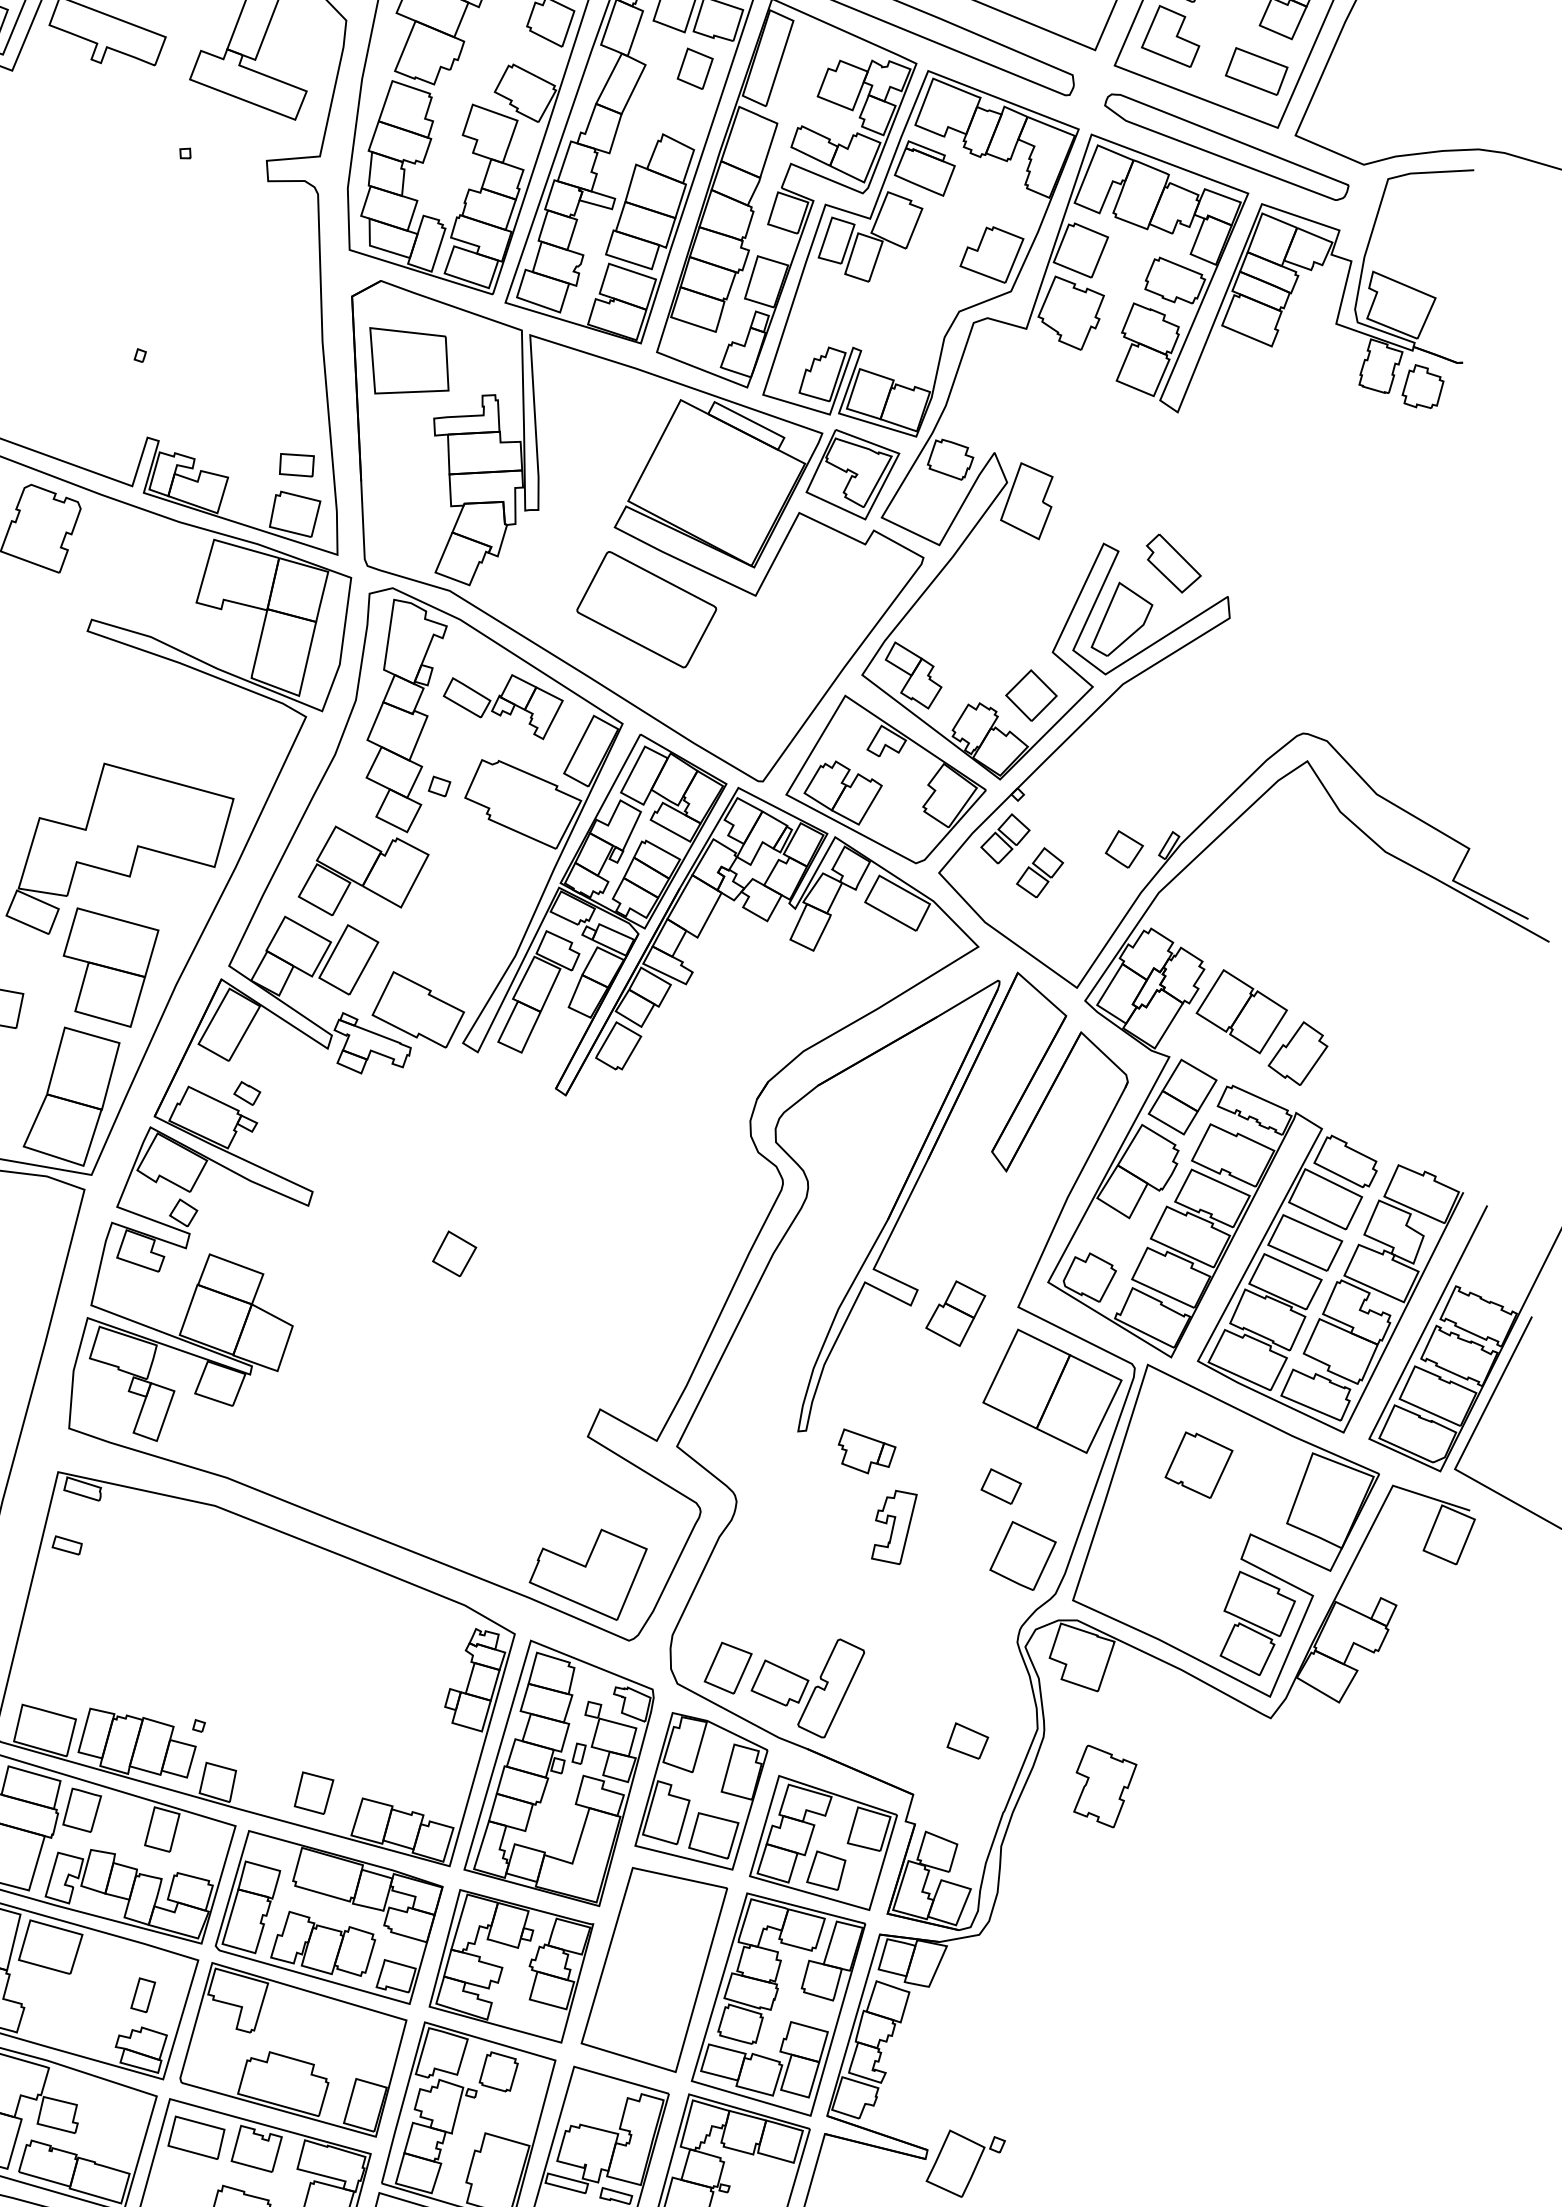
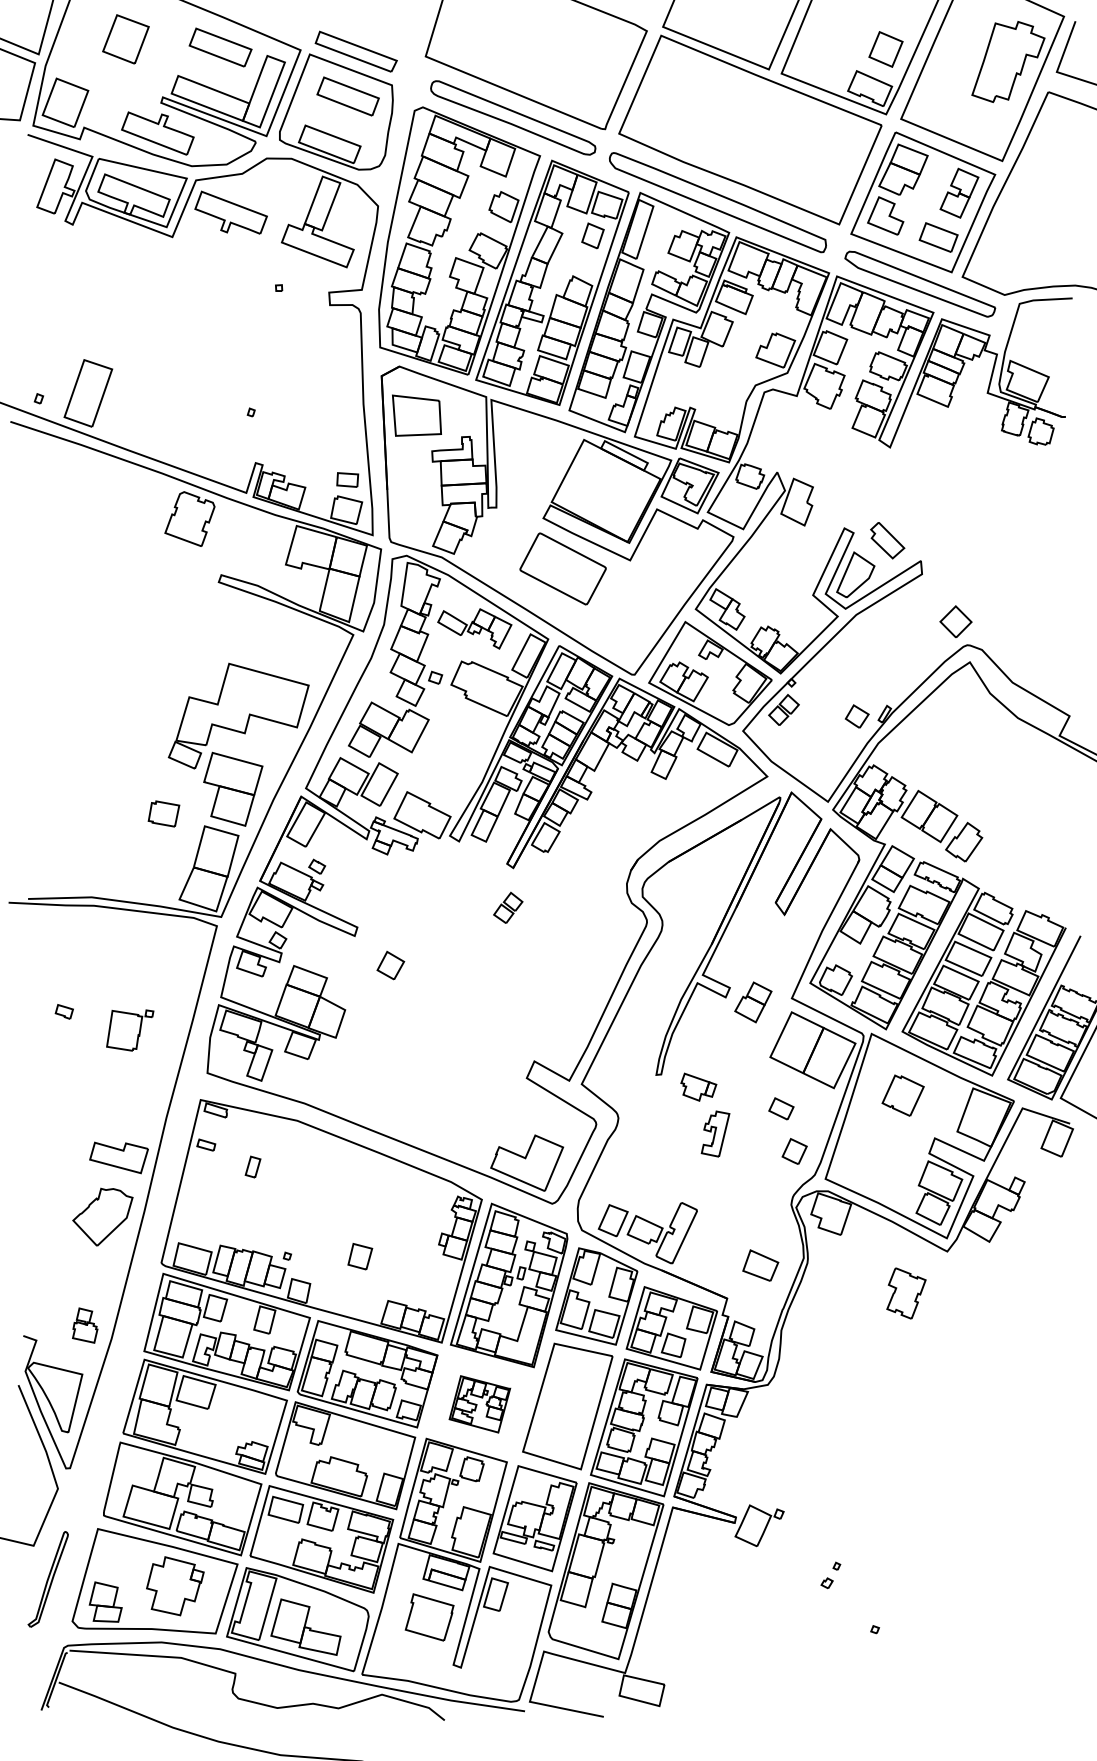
part: (1030, 694) -> (955, 621), moved
part: (1040, 872) -> (508, 907), moved
part: (454, 1253) -> (390, 965), moved
part: (1022, 1555) -> (794, 1151), size x0.6
part: (967, 1740) -> (760, 1265), size x1.4
part: (1105, 1786) -> (906, 1293), moved
part: (314, 1792) -> (360, 1256), moved
part: (510, 1966) -> (479, 1404), size x0.6
part: (142, 1994) -> (252, 1166), moved

